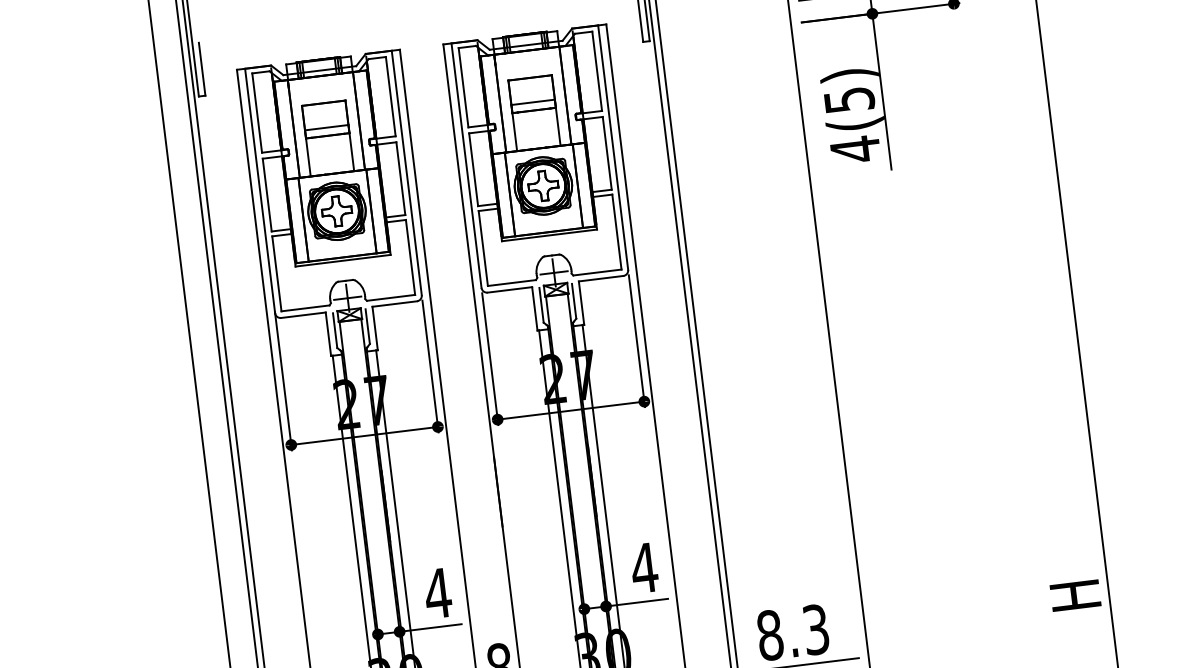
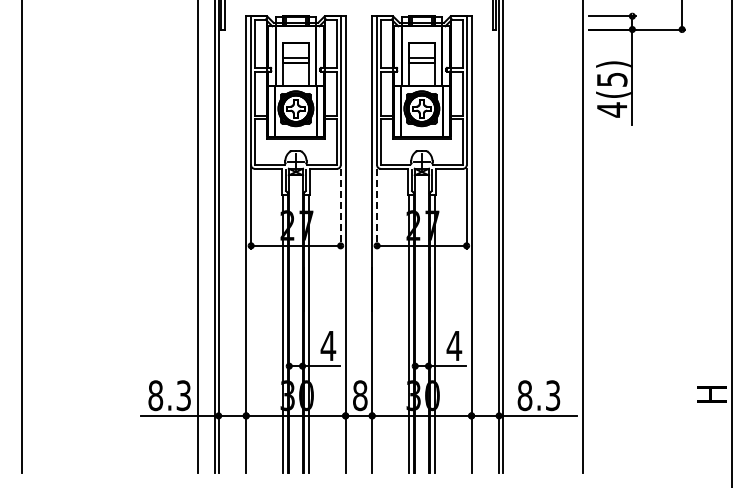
line: (490, 359) -> (377, 209), solid -> dashed
line: (430, 367) -> (340, 209), solid -> dashed

